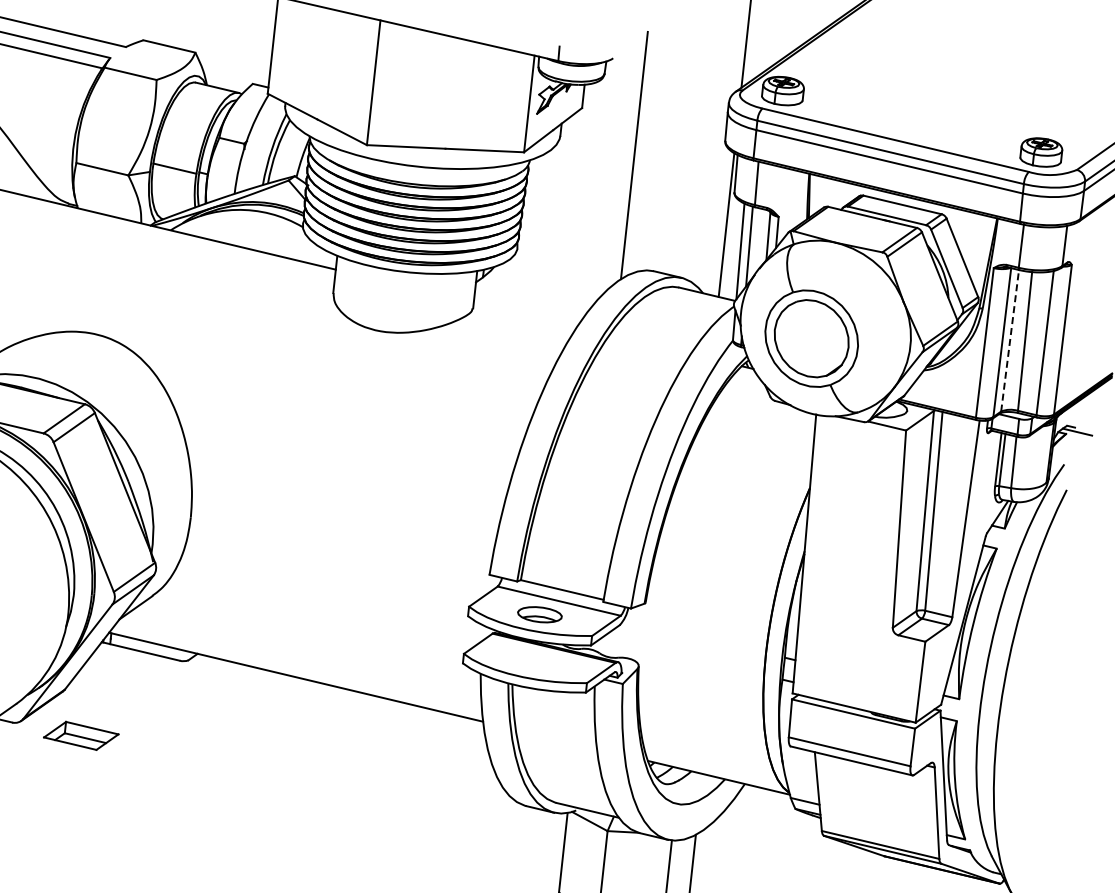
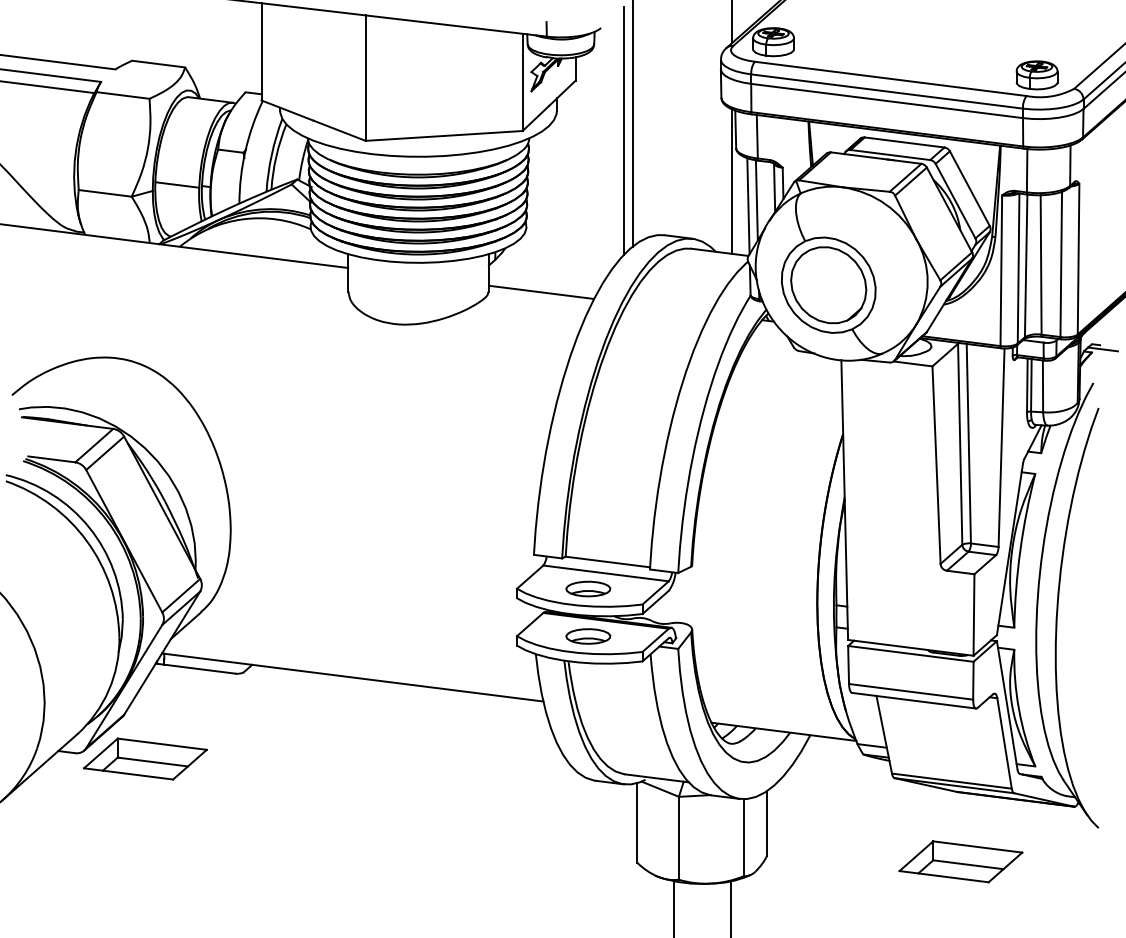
line: (624, 162) -> (623, 130), added
line: (525, 314) -> (541, 292), added
line: (1010, 340) -> (1026, 265), dashed -> solid
part: (534, 661) -> (588, 636), added
part: (81, 735) -> (145, 758), size x1.67

